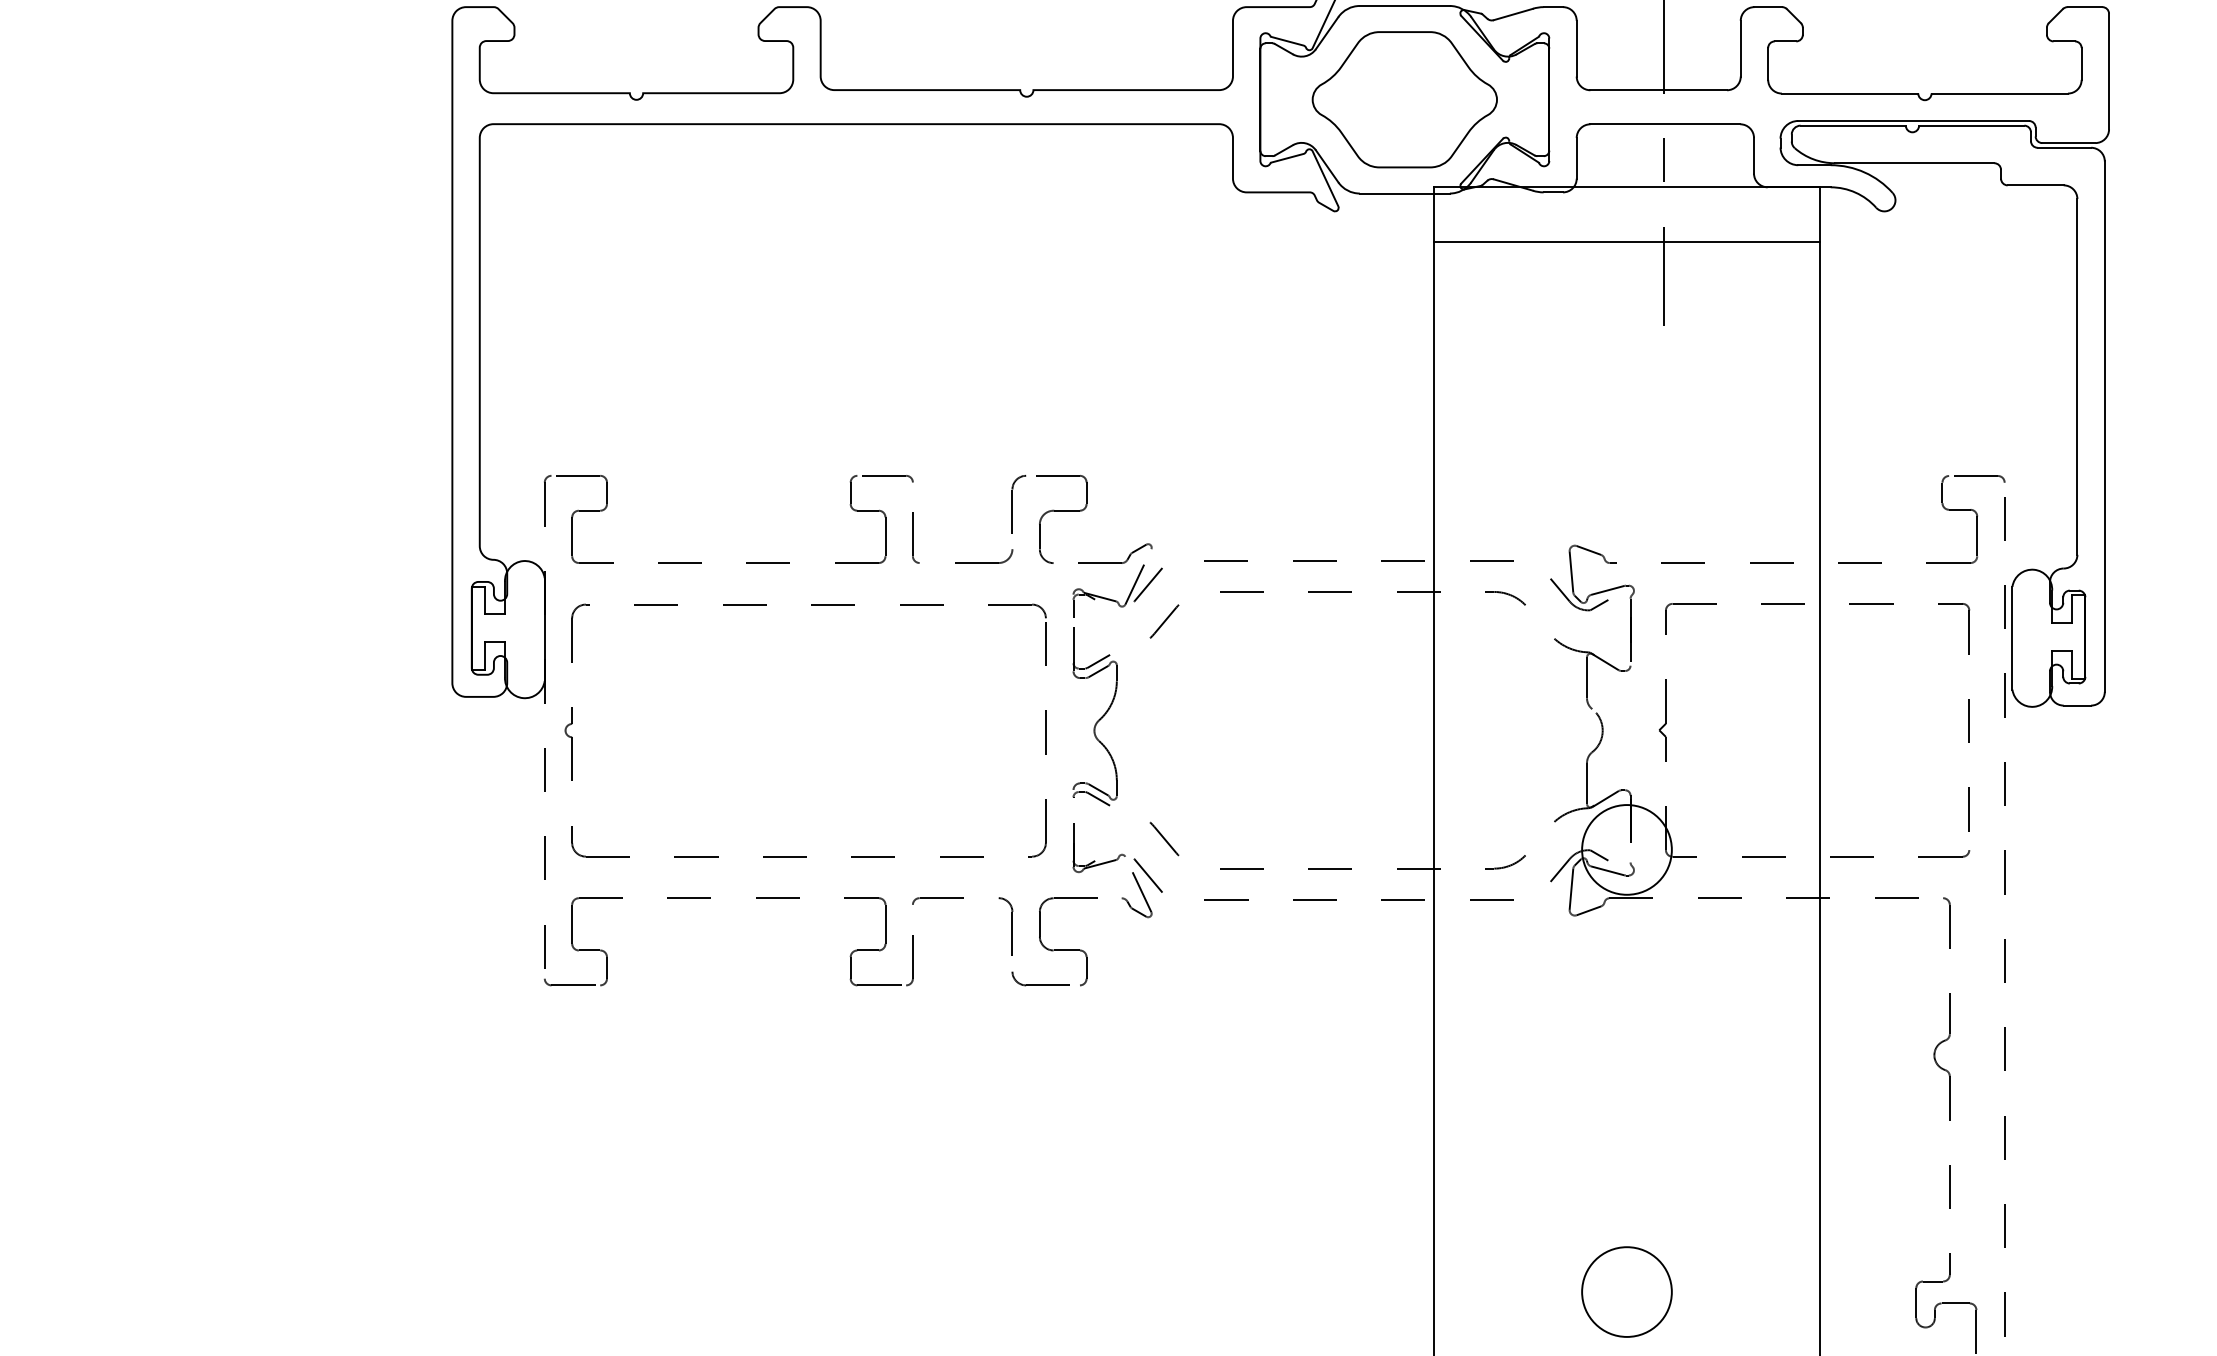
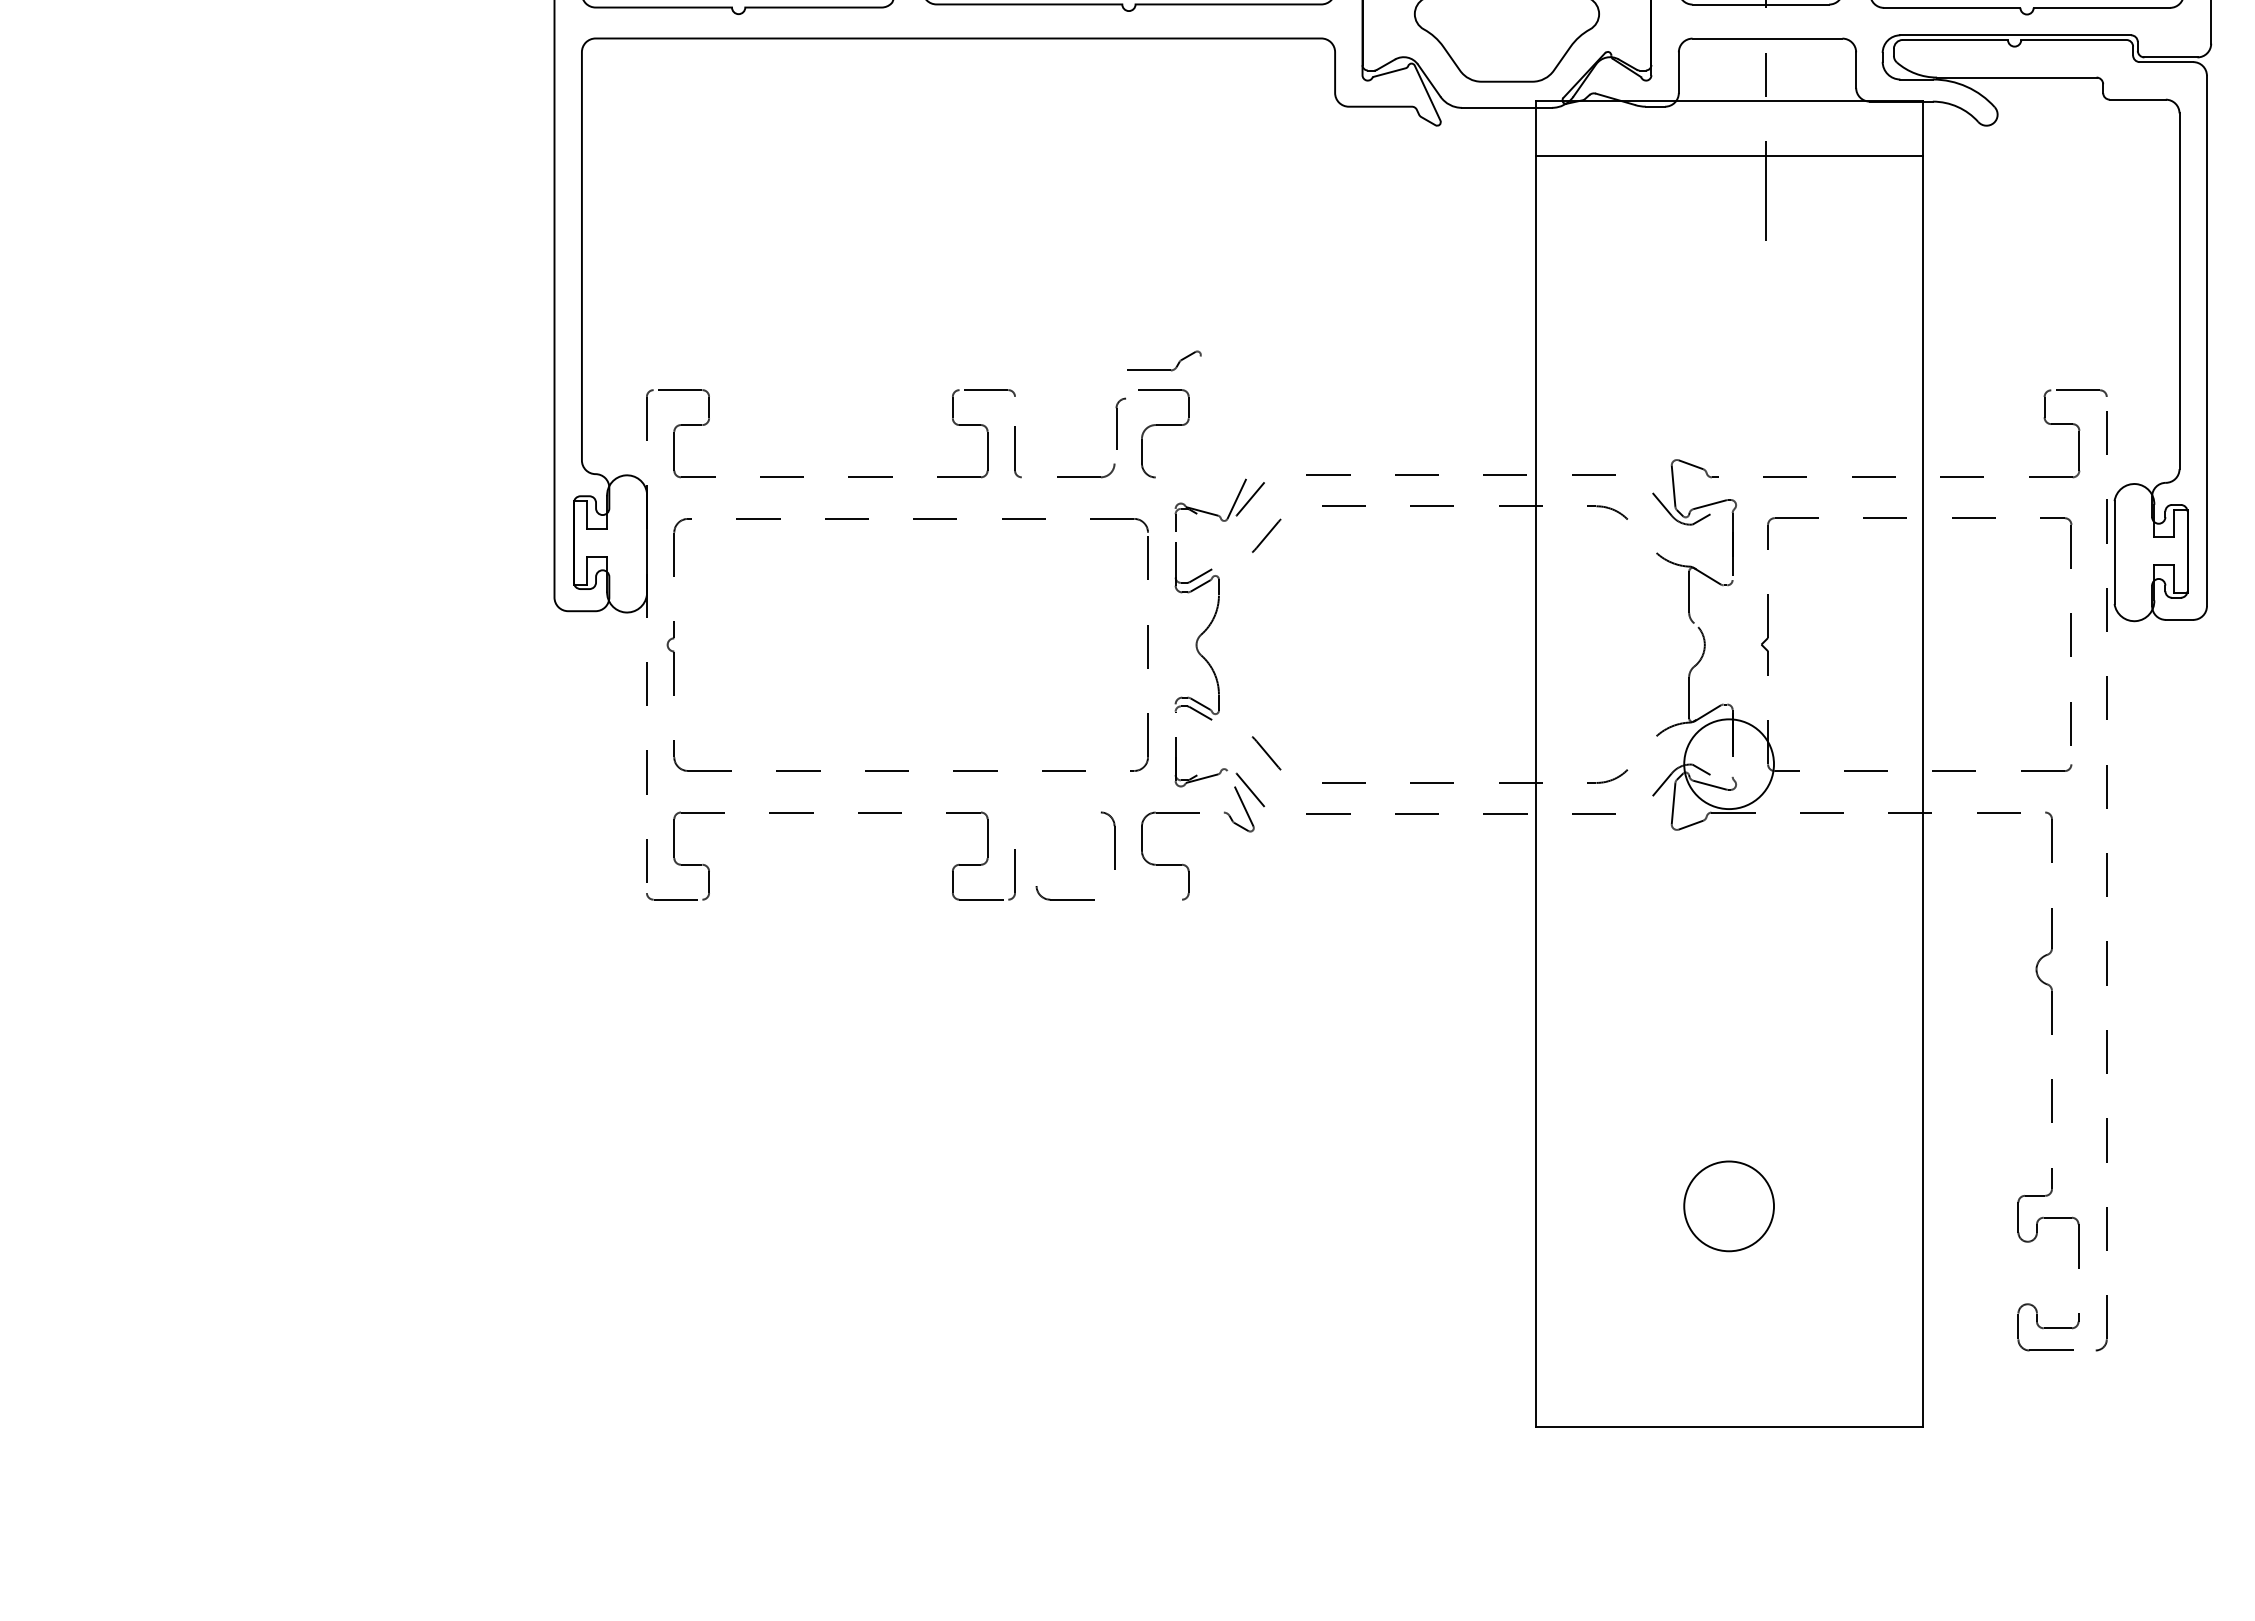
part: (1018, 504) -> (1120, 418), size x0.7
part: (1115, 562) -> (1164, 369), moved
part: (937, 901) -> (1039, 815), removed
part: (1040, 979) -> (1064, 893), moved

